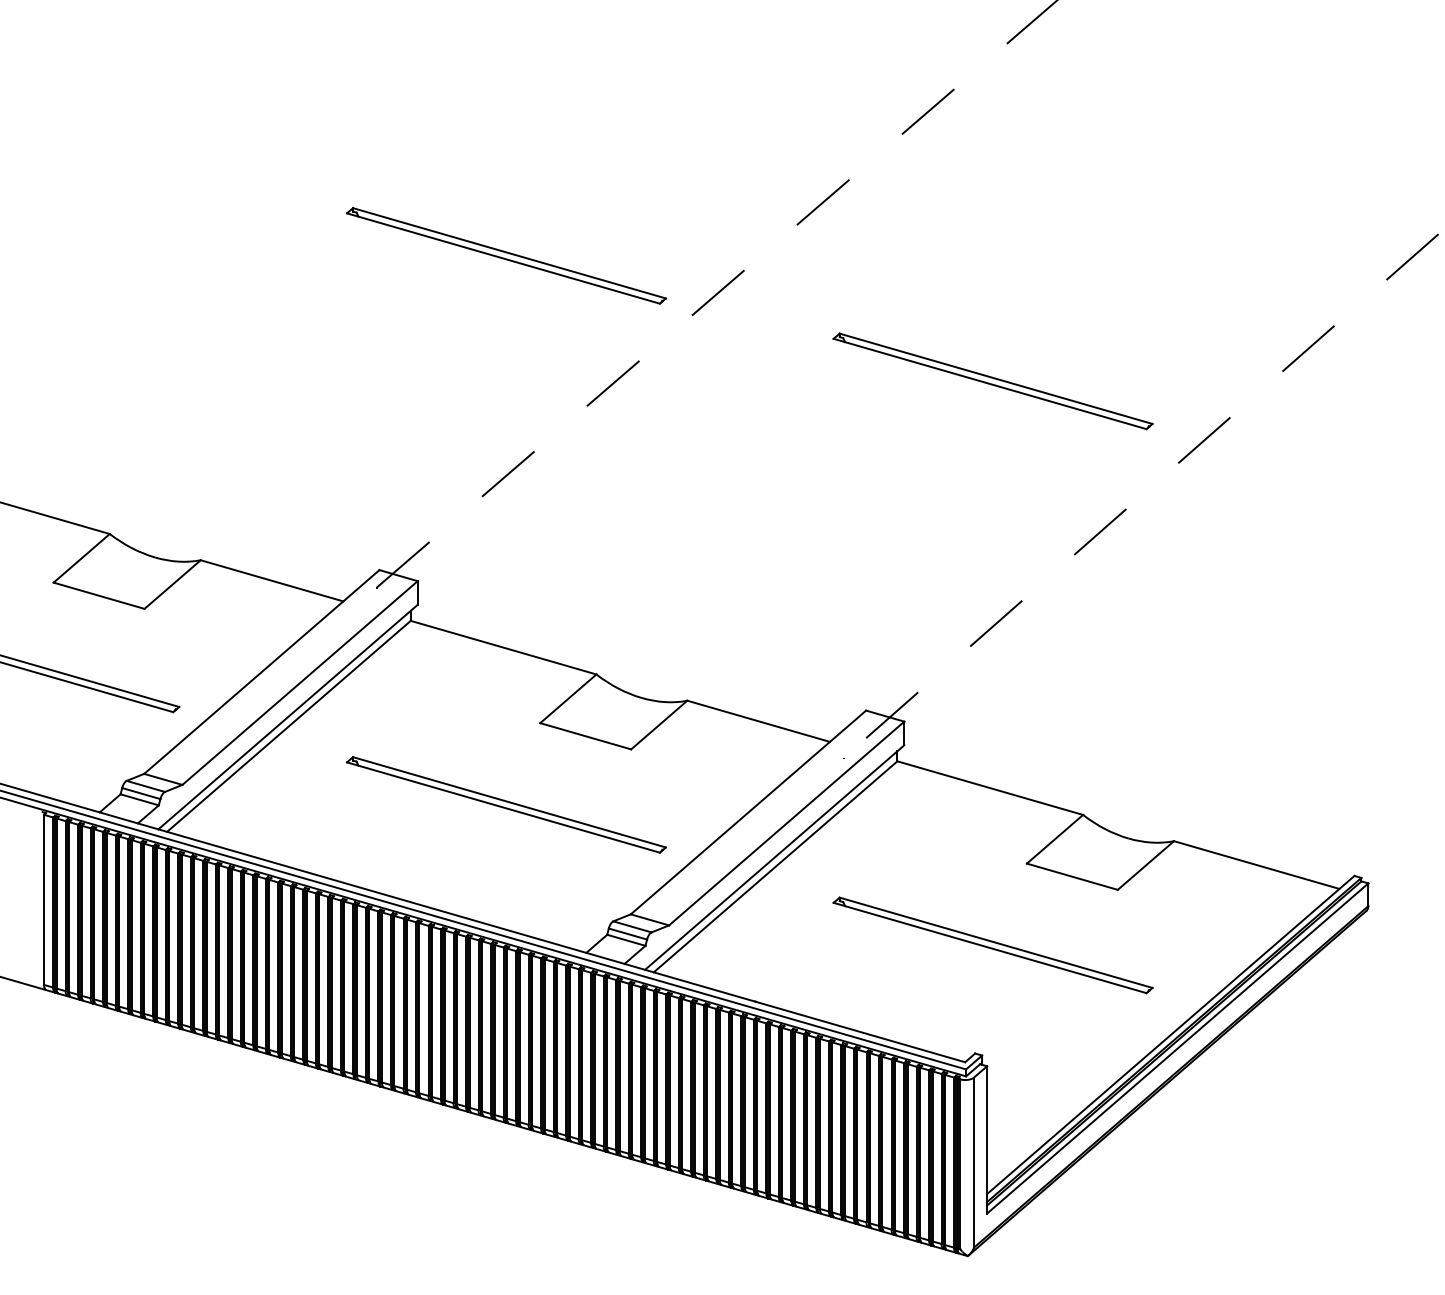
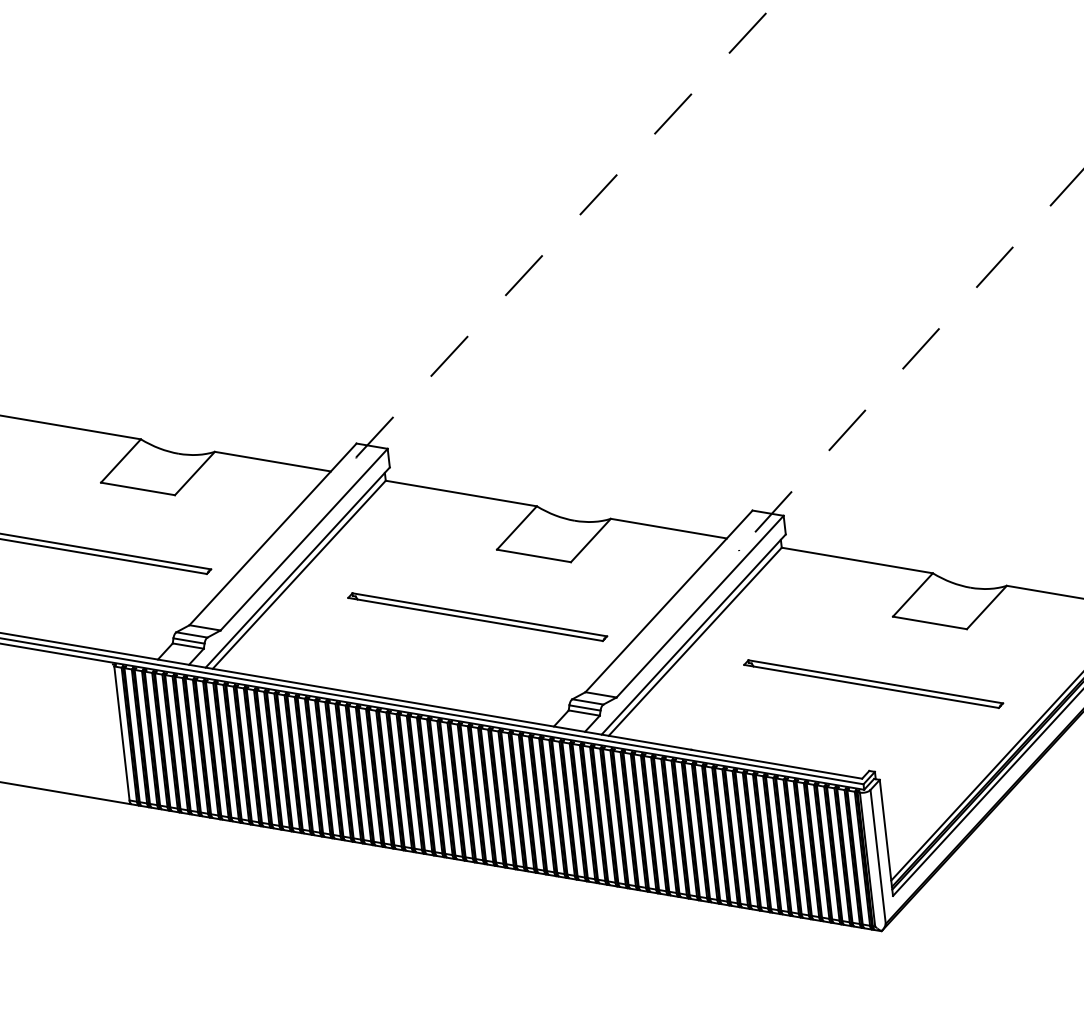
part: (505, 255) -> (427, 184), removed
part: (992, 381) -> (822, 239), removed

